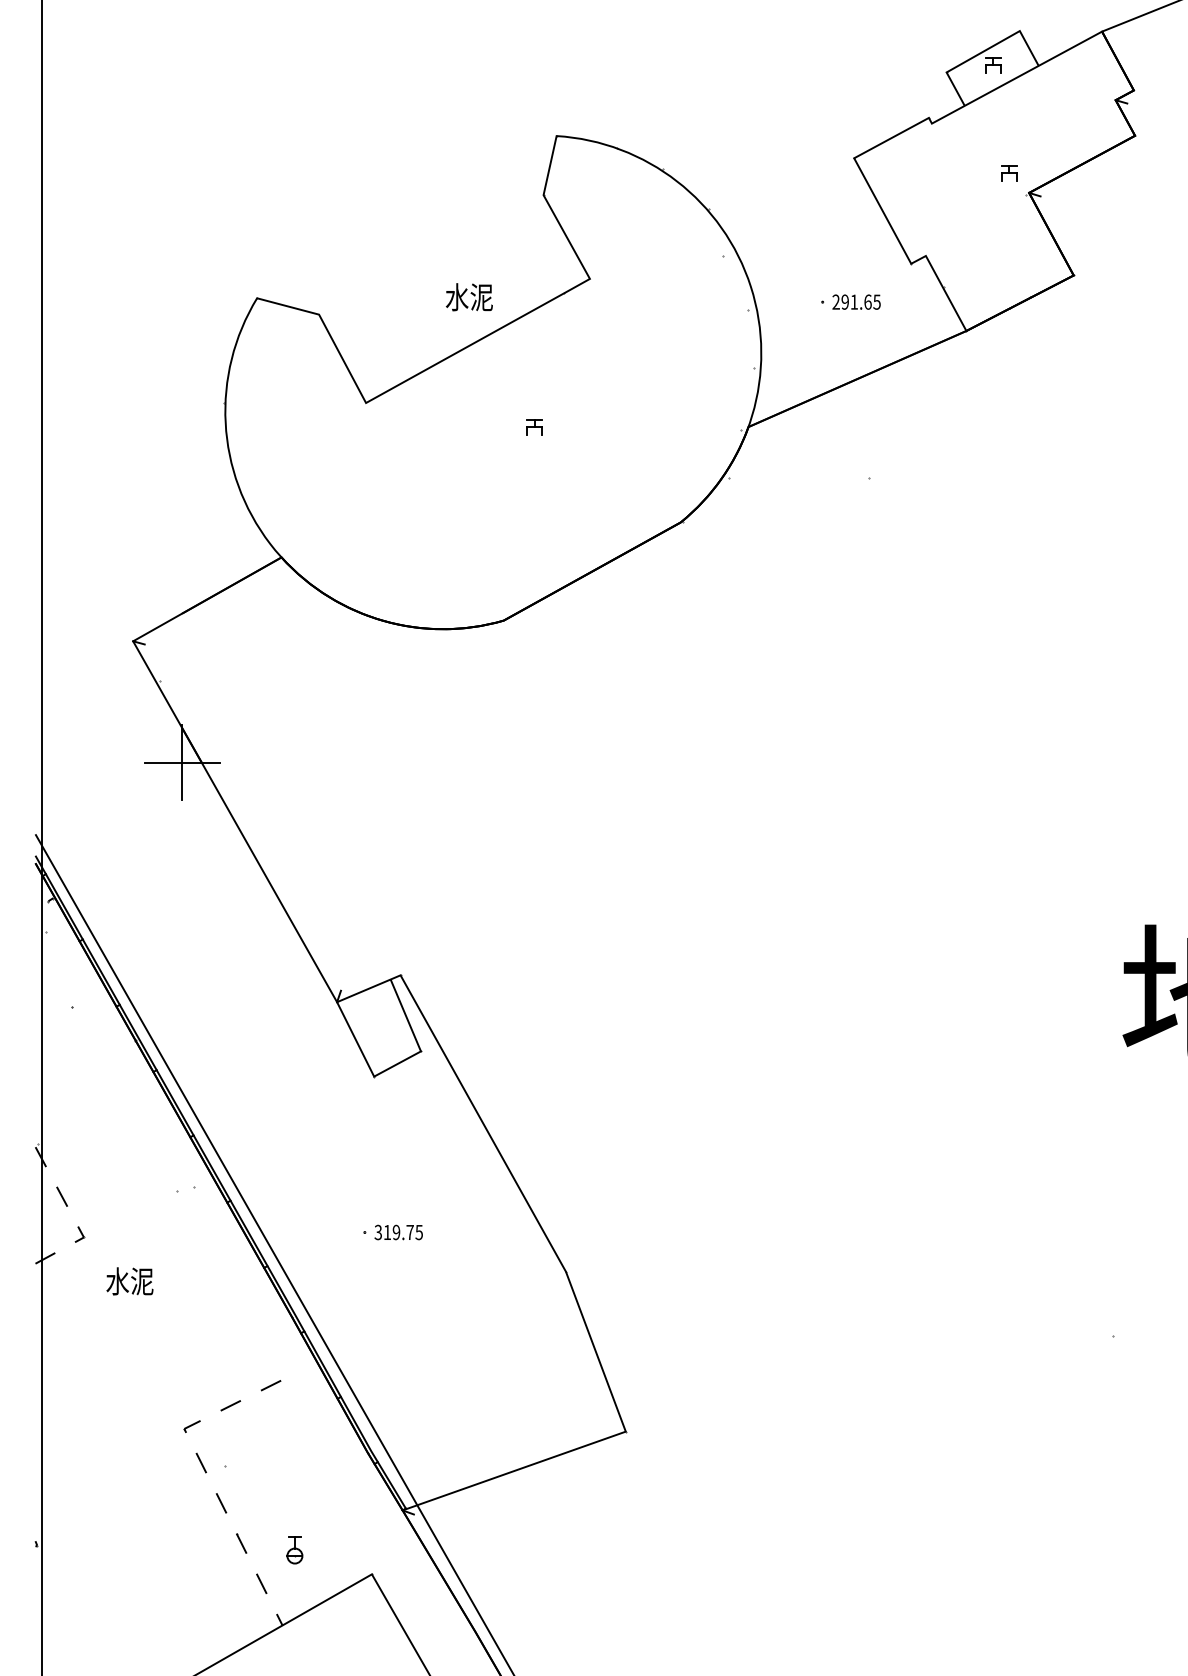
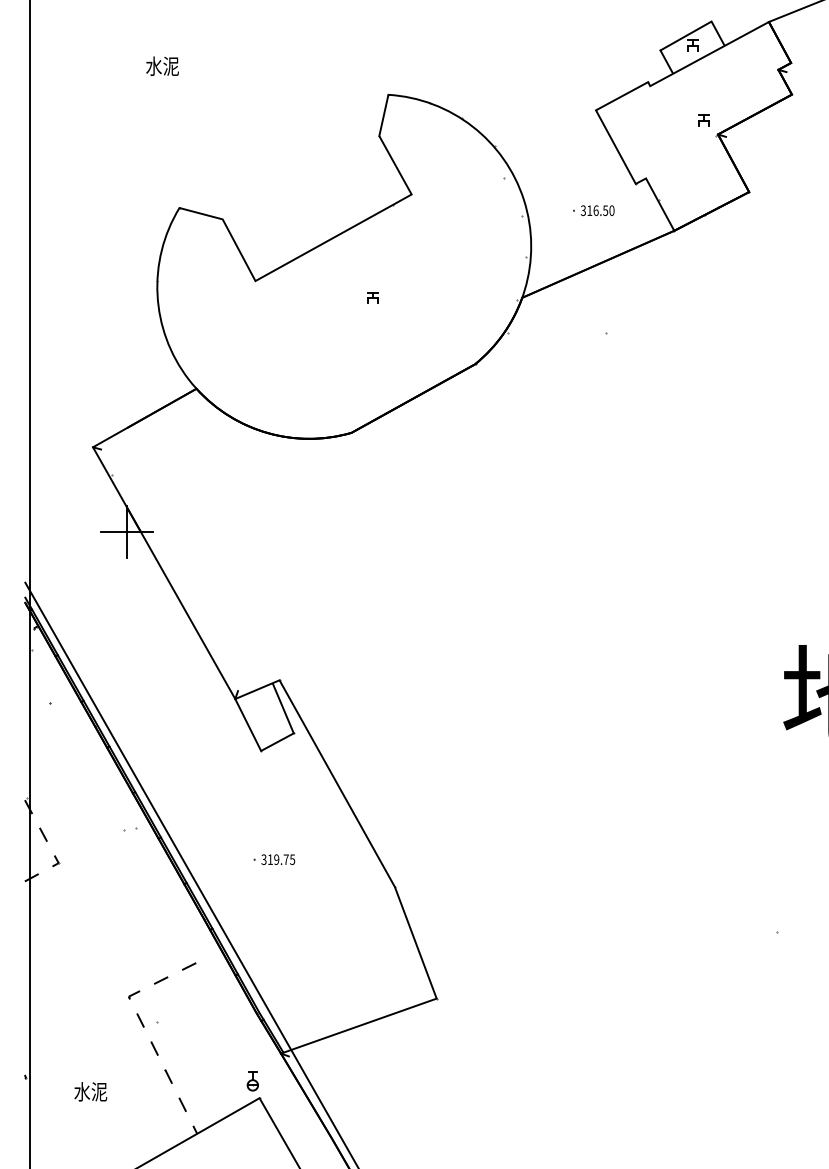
text: (469, 296) -> (162, 65), moved
text: (856, 301) -> (597, 210), 291.65 -> 316.50
text: (129, 1280) -> (90, 1091), moved
part: (294, 1550) -> (252, 1081), moved

